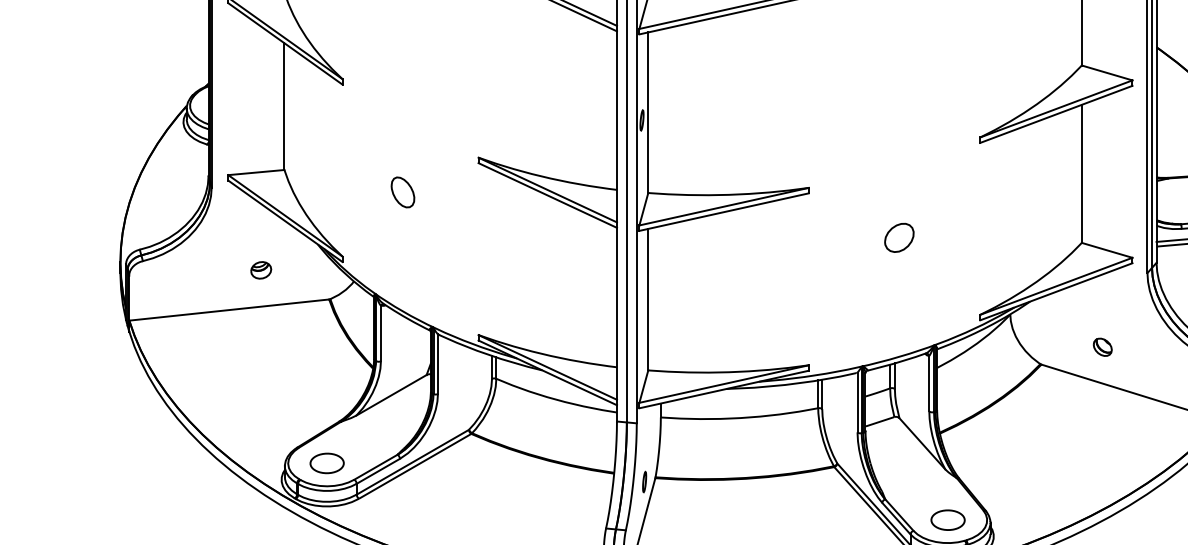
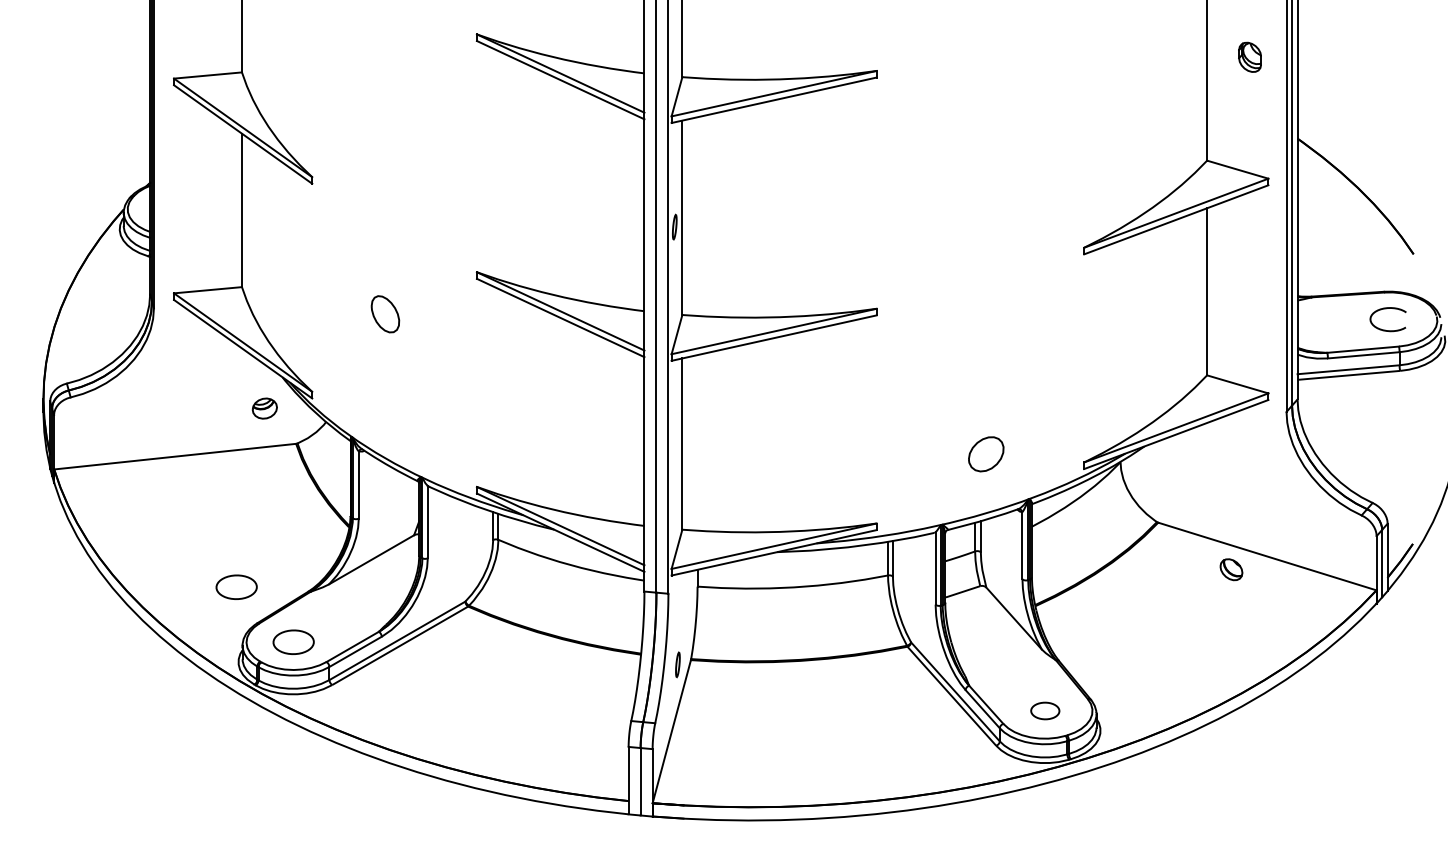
part: (899, 238) -> (986, 454), moved
part: (260, 270) -> (264, 408), moved
part: (1102, 347) -> (1231, 569), moved
part: (279, 417) -> (236, 586), added
part: (948, 519) -> (1045, 710), size x0.7

